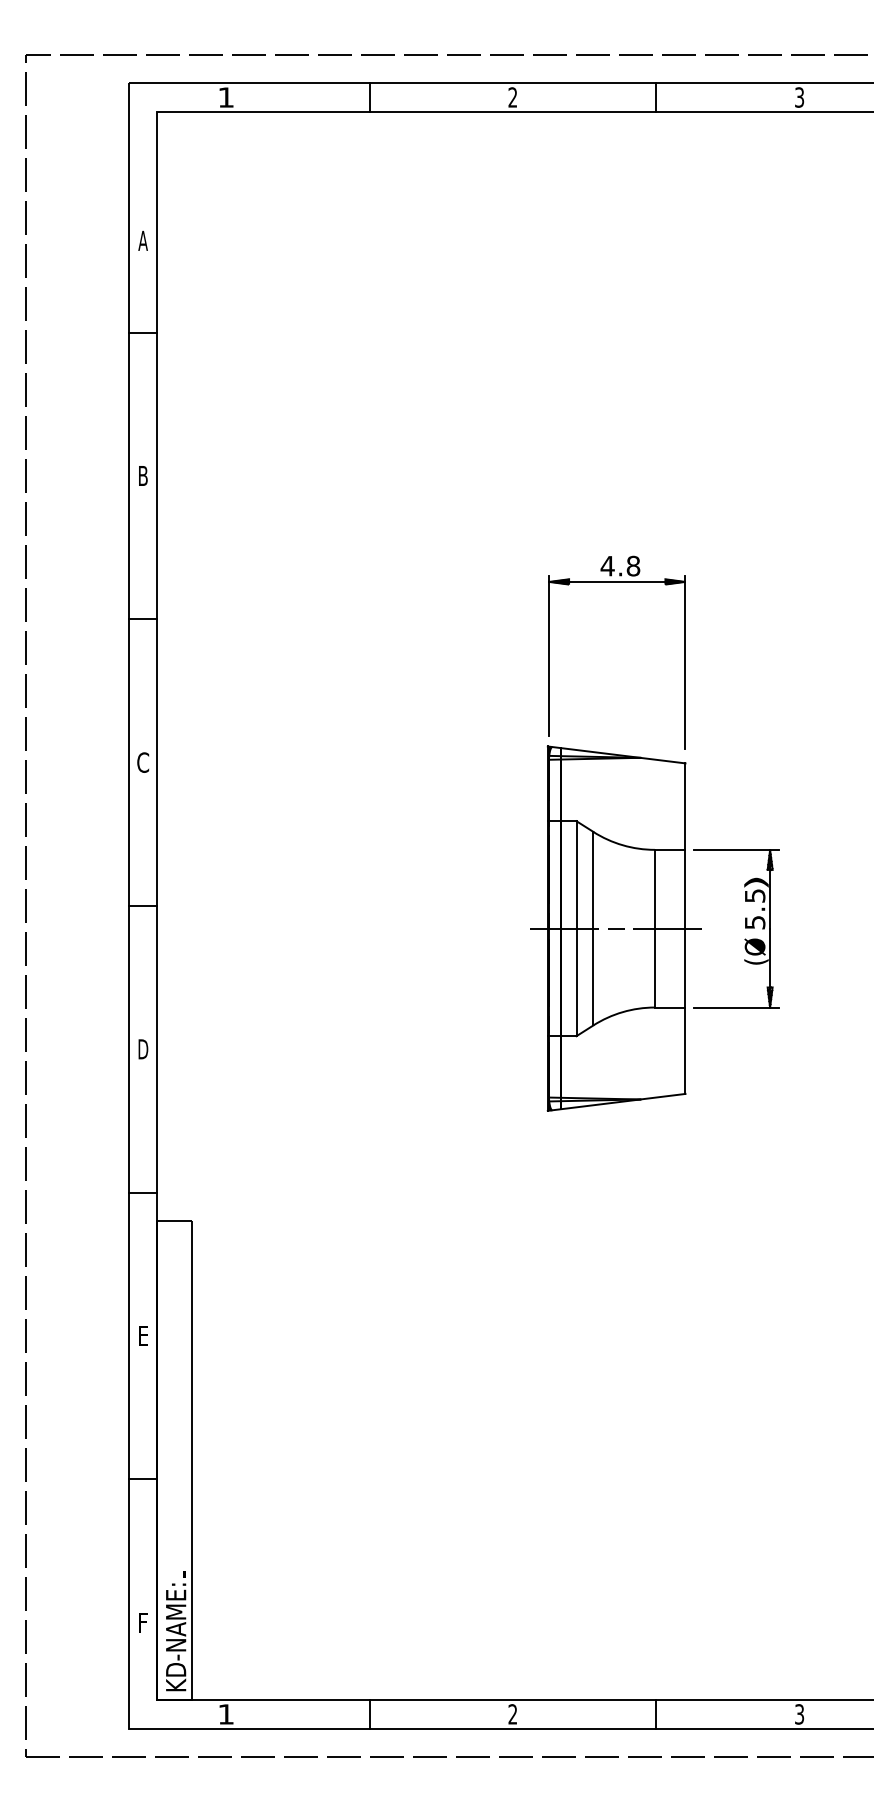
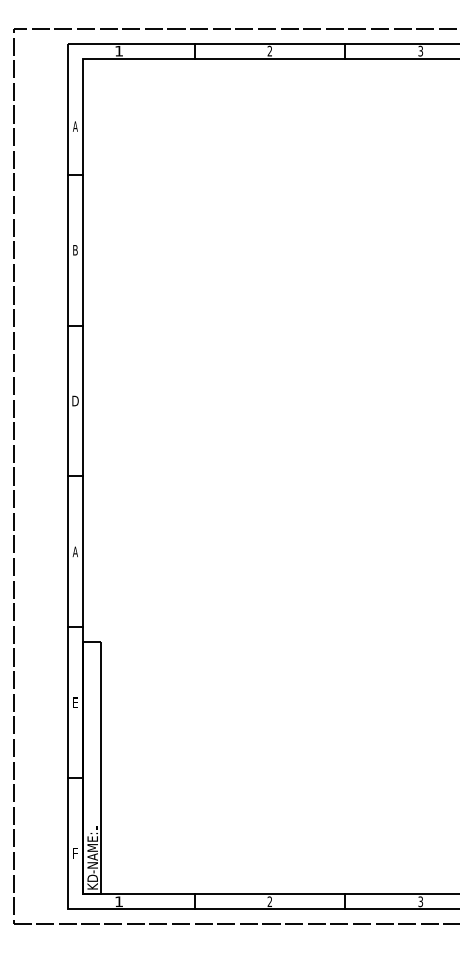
text: (143, 761) -> (75, 400), C -> D
part: (654, 833) -> (344, 438), removed
text: (143, 1048) -> (75, 551), D -> A

